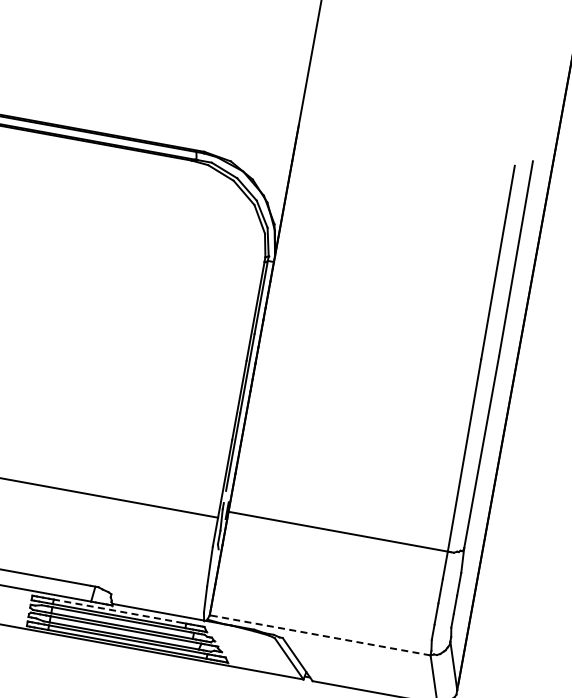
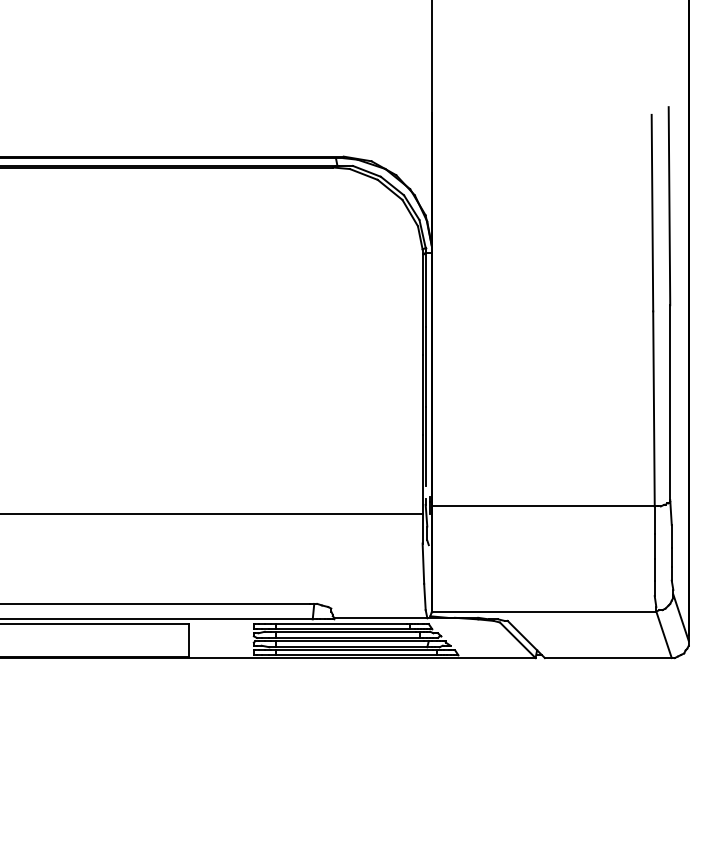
line: (118, 611) -> (341, 624), dashed -> solid
line: (319, 635) -> (543, 611), dashed -> solid

